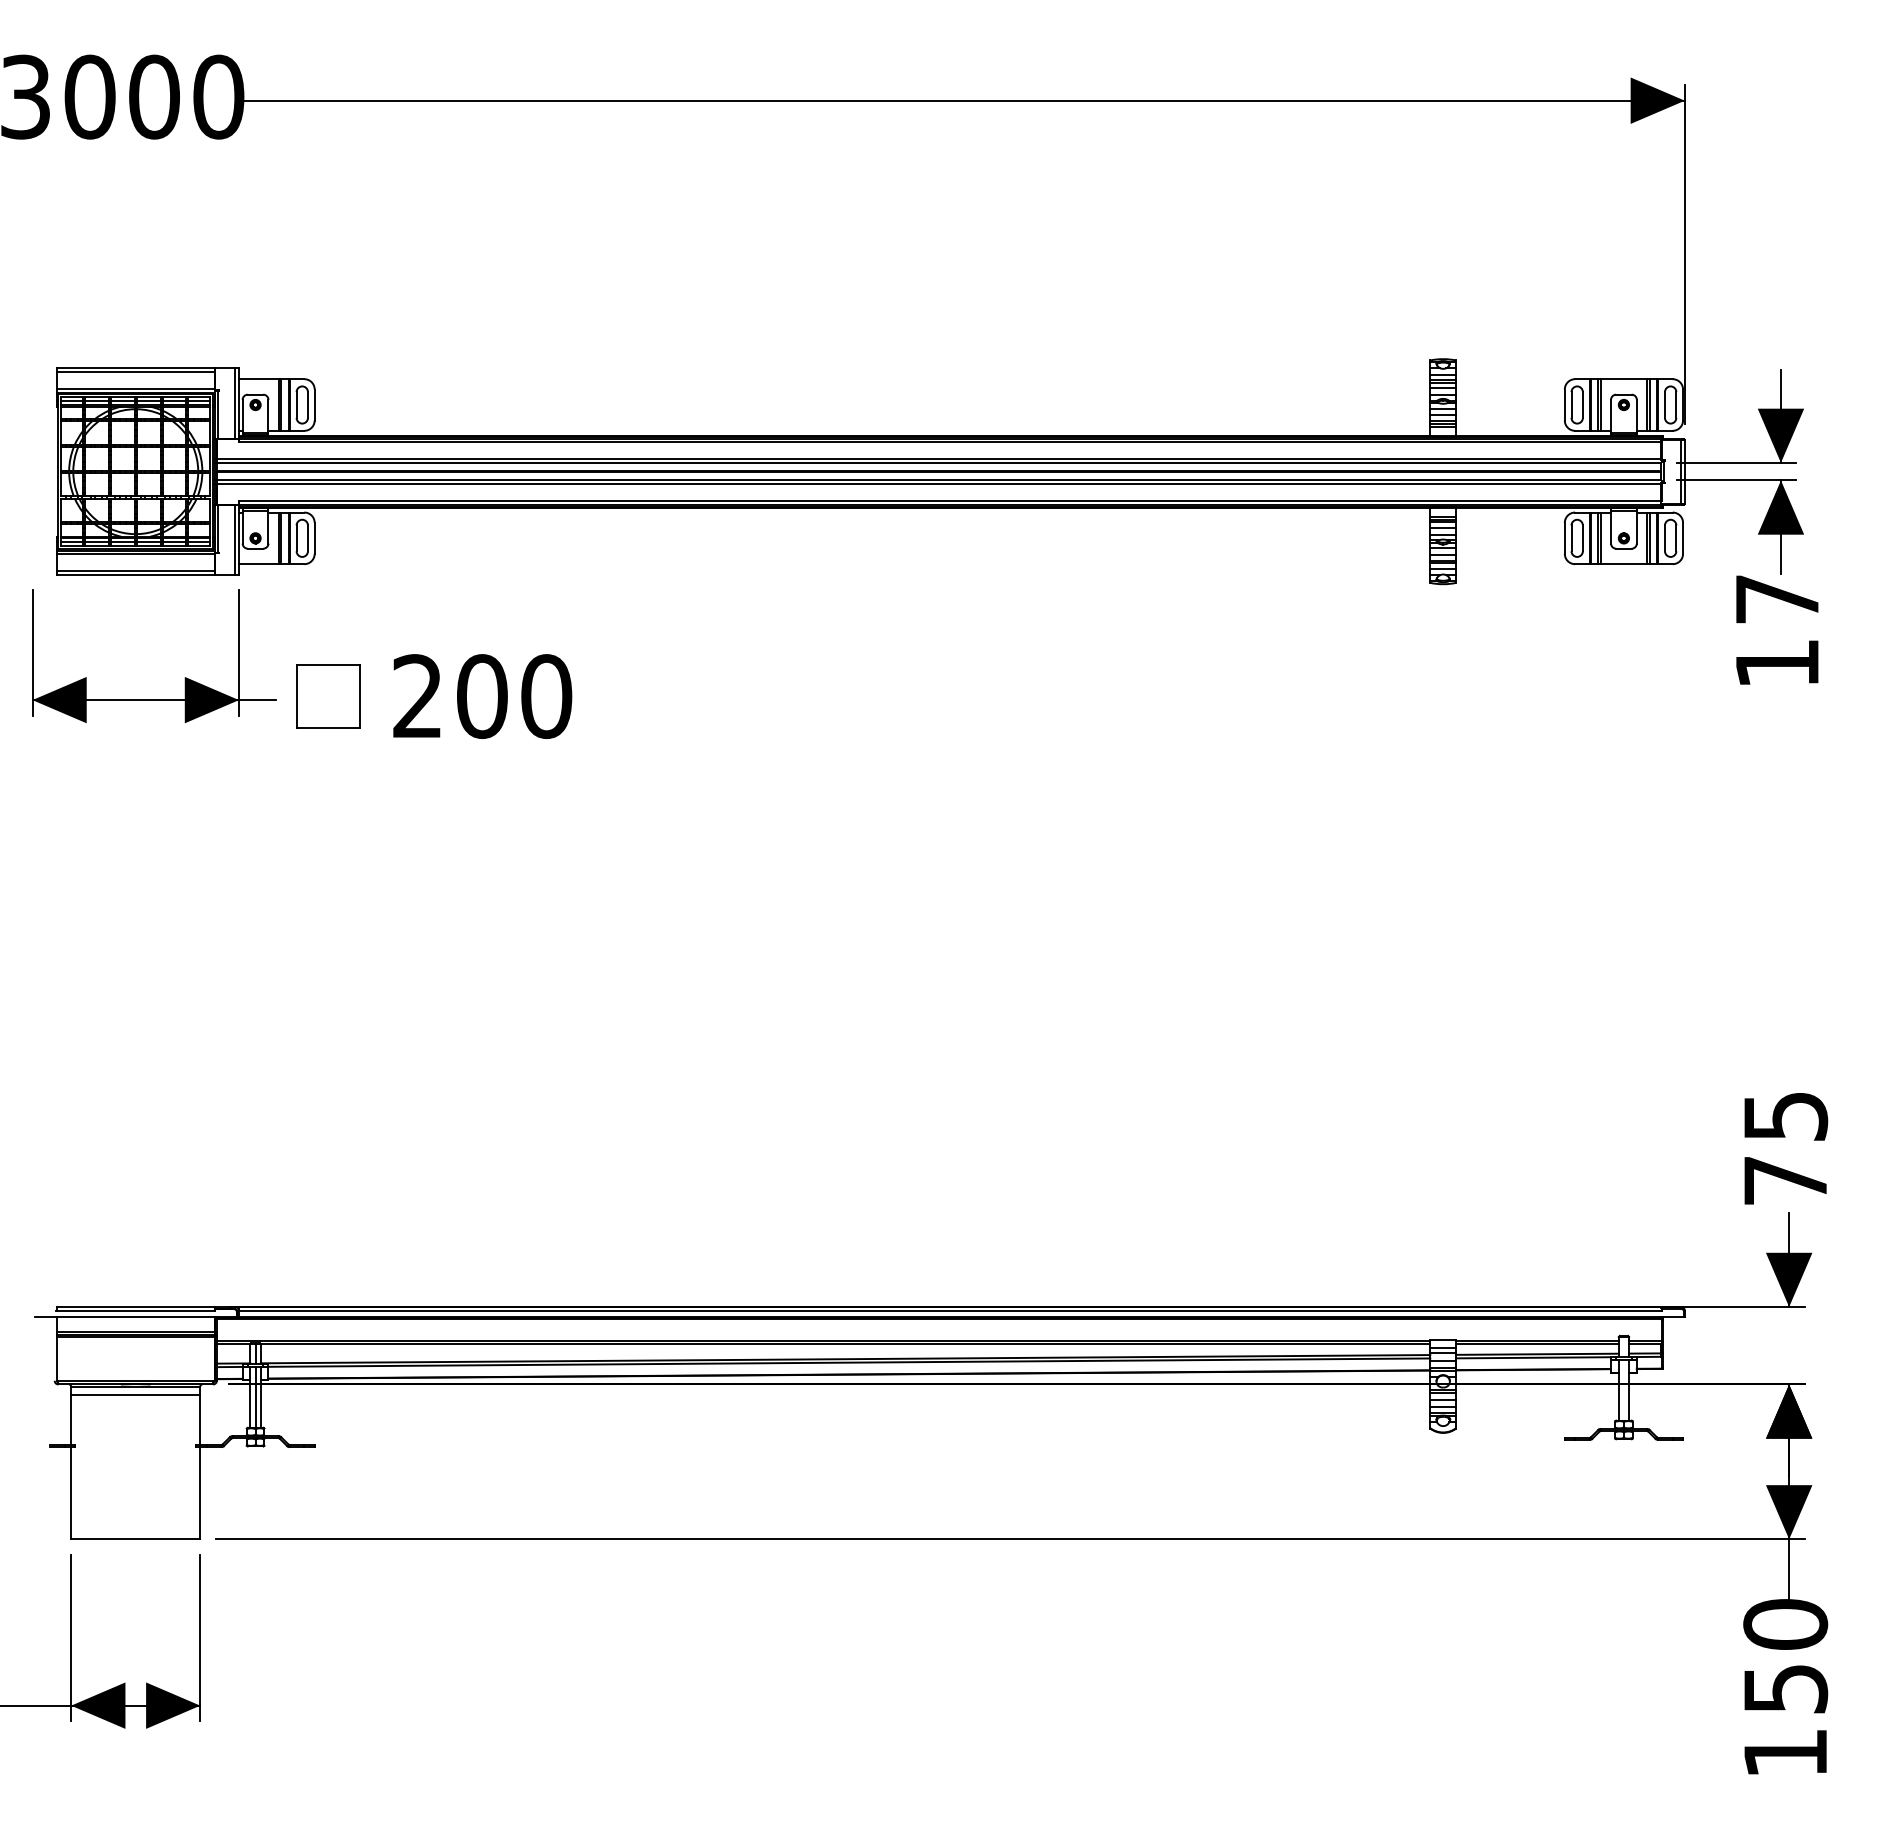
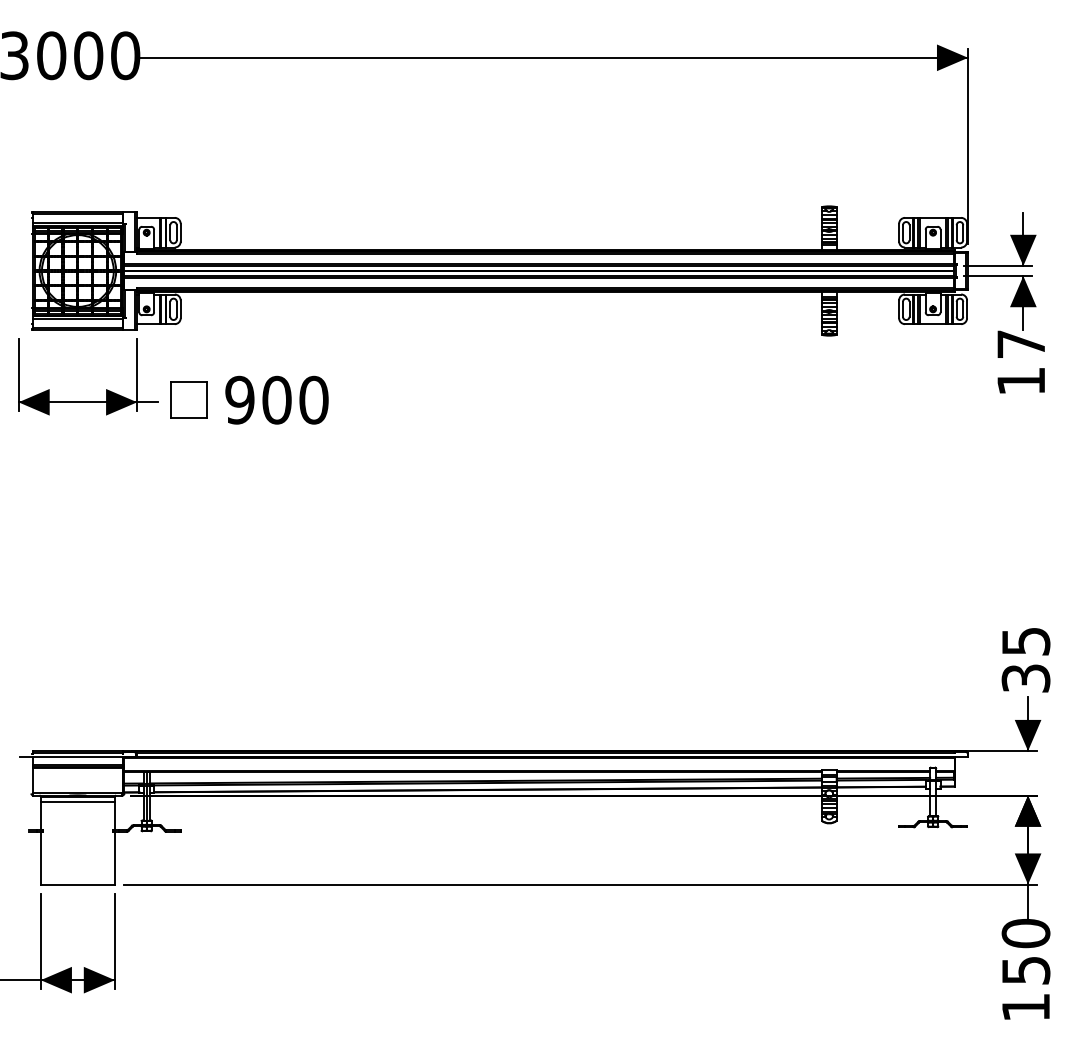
text: (416, 695) -> (239, 399), 200 -> 900
text: (1784, 1180) -> (1025, 678), 75 -> 35

